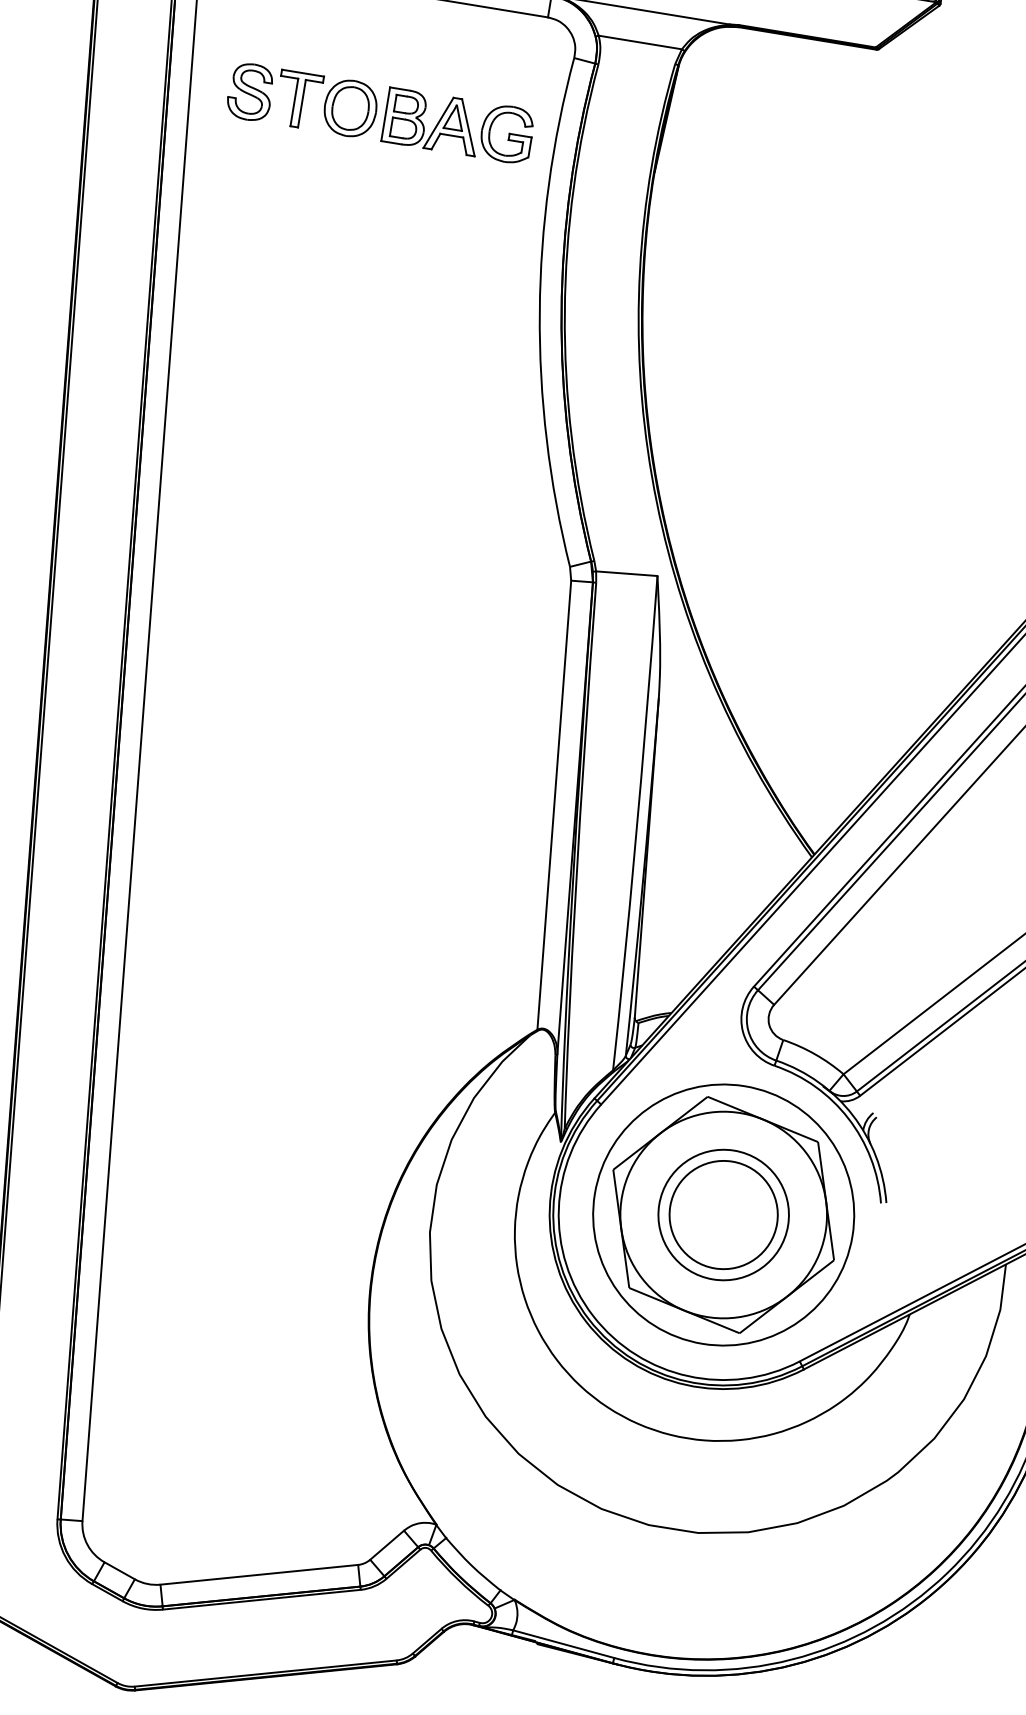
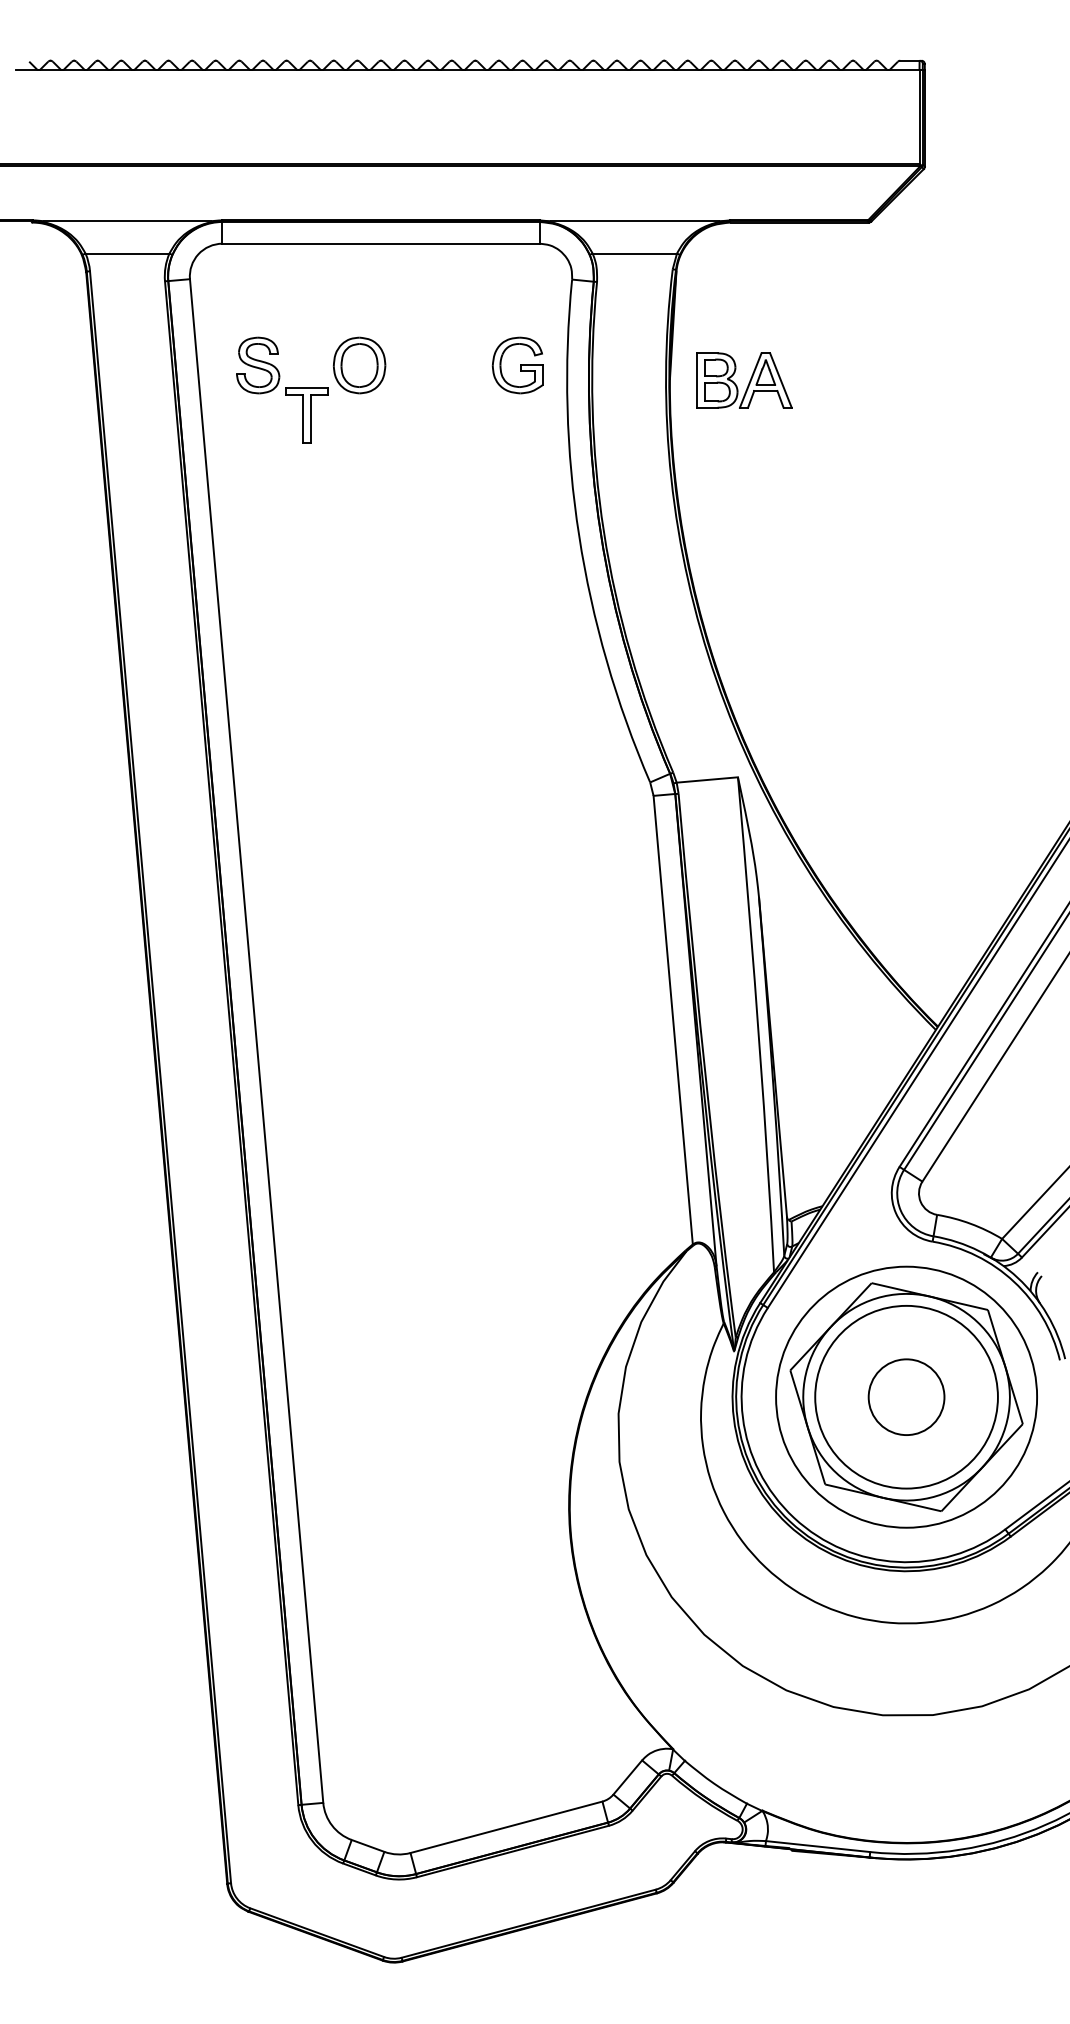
part: (298, 99) -> (306, 415), moved
part: (432, 121) -> (744, 380), moved
circle: (723, 1214) -> (906, 1396), size x1.4
circle: (723, 1215) -> (906, 1397), size x0.7

